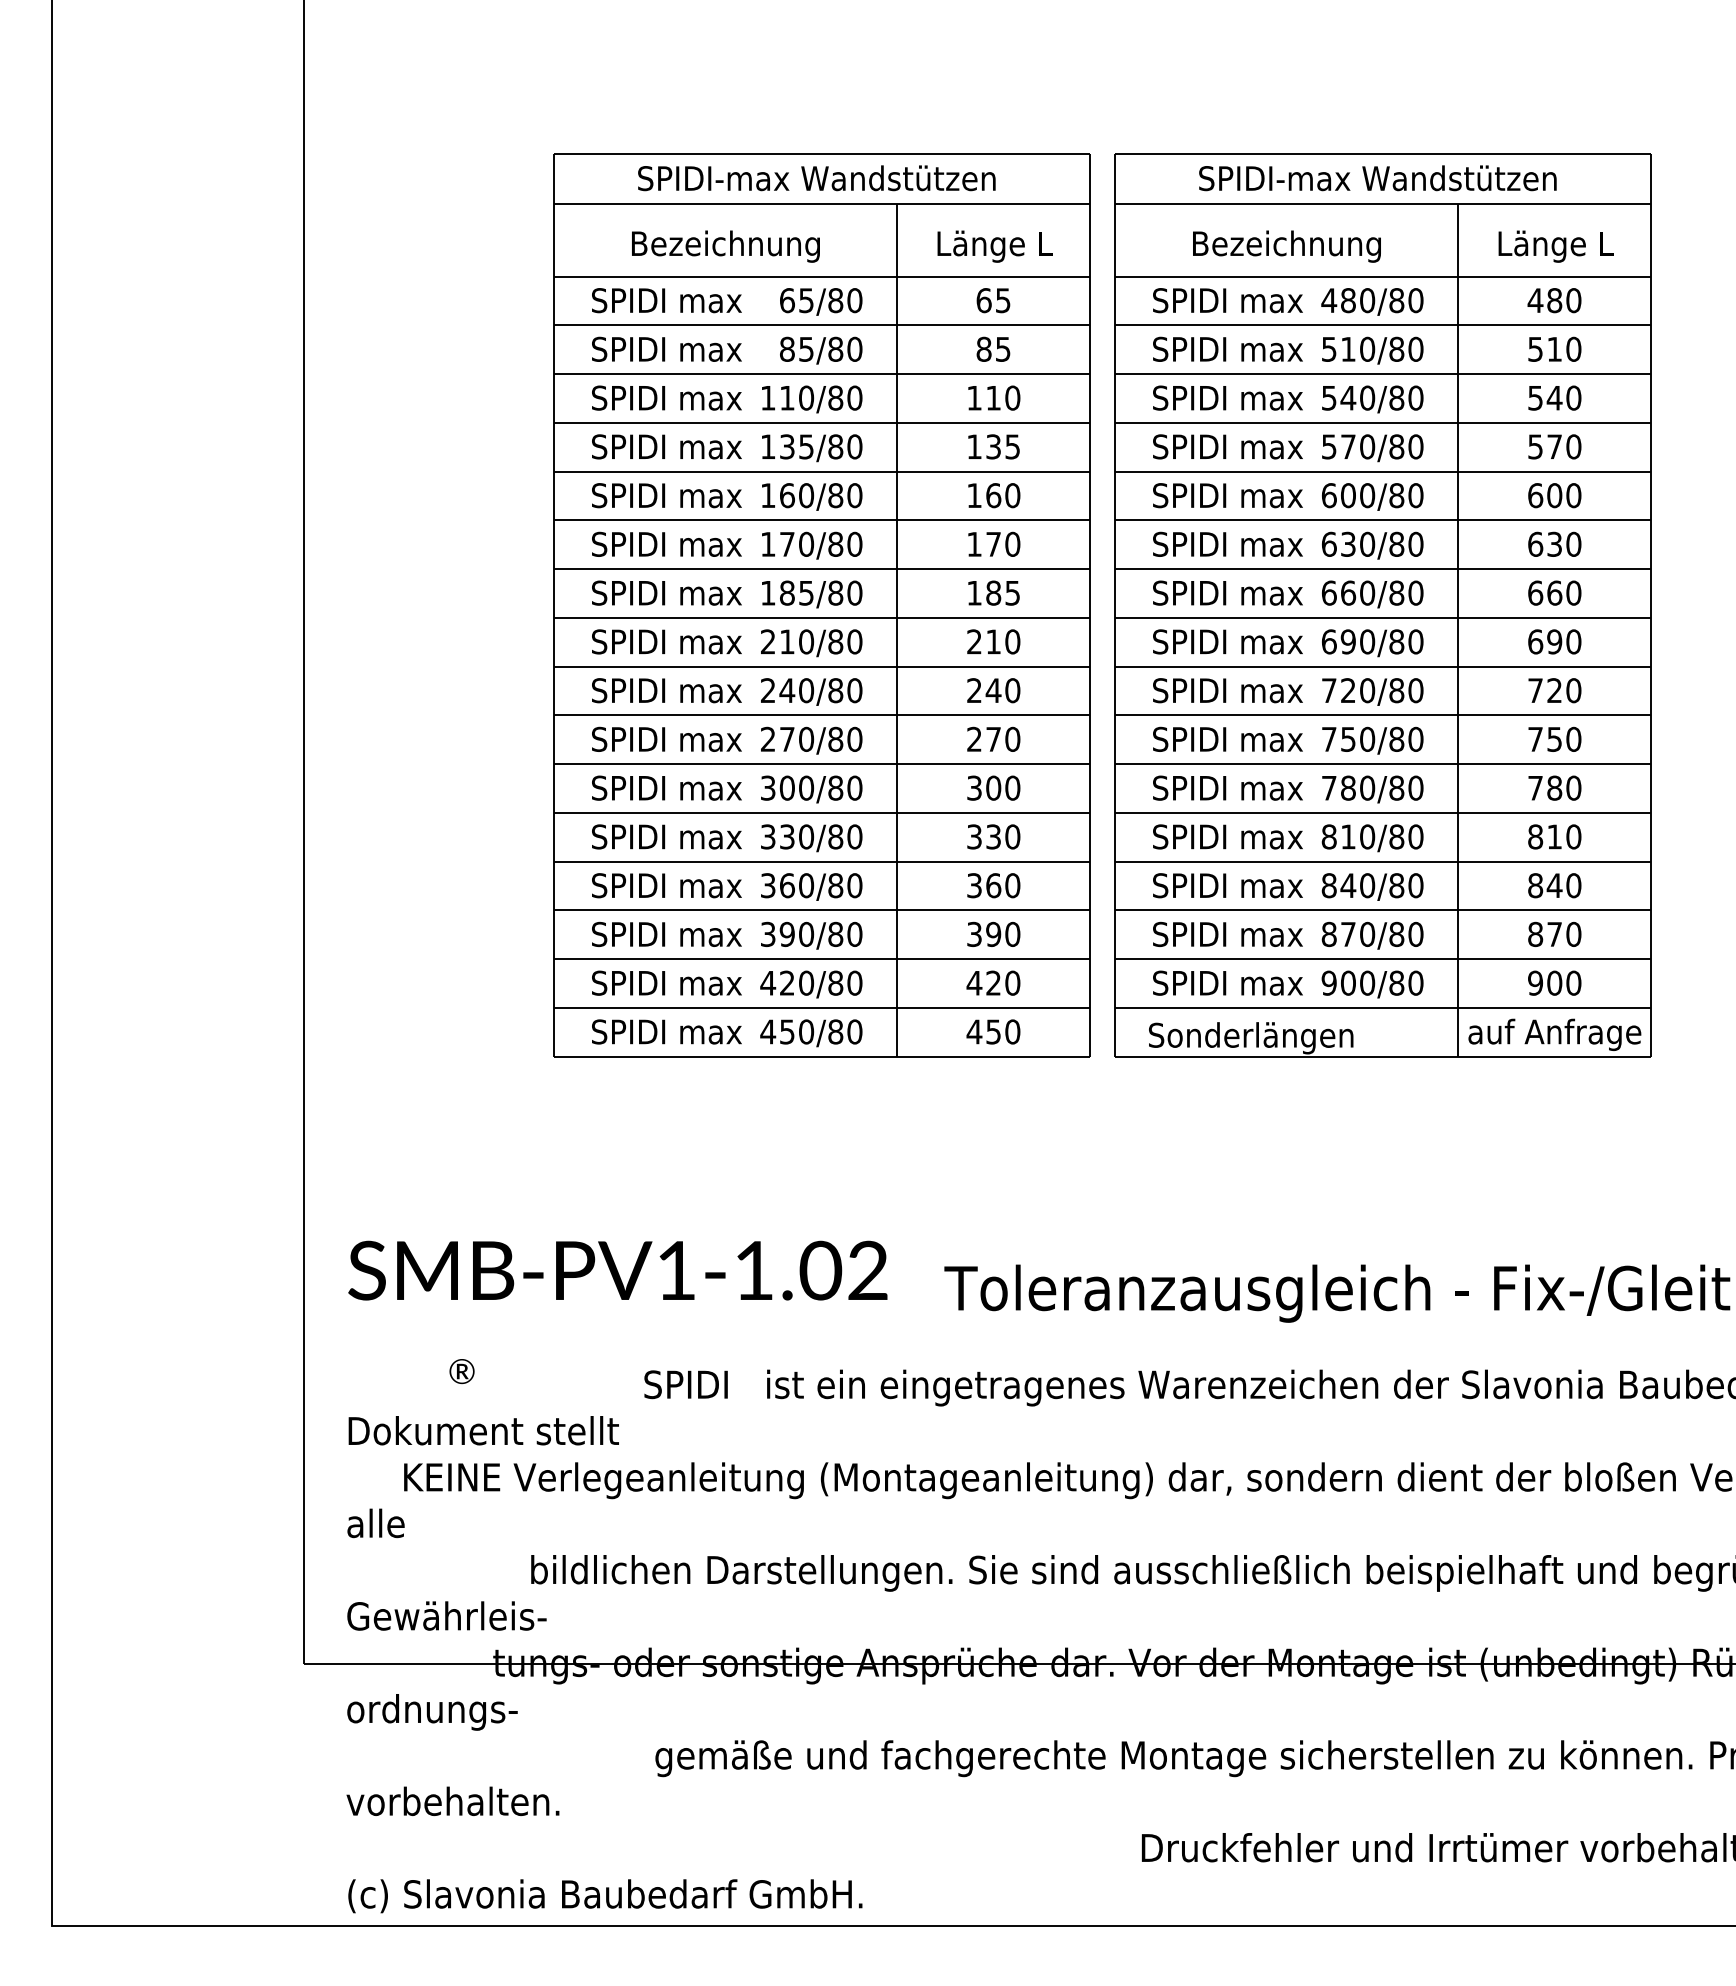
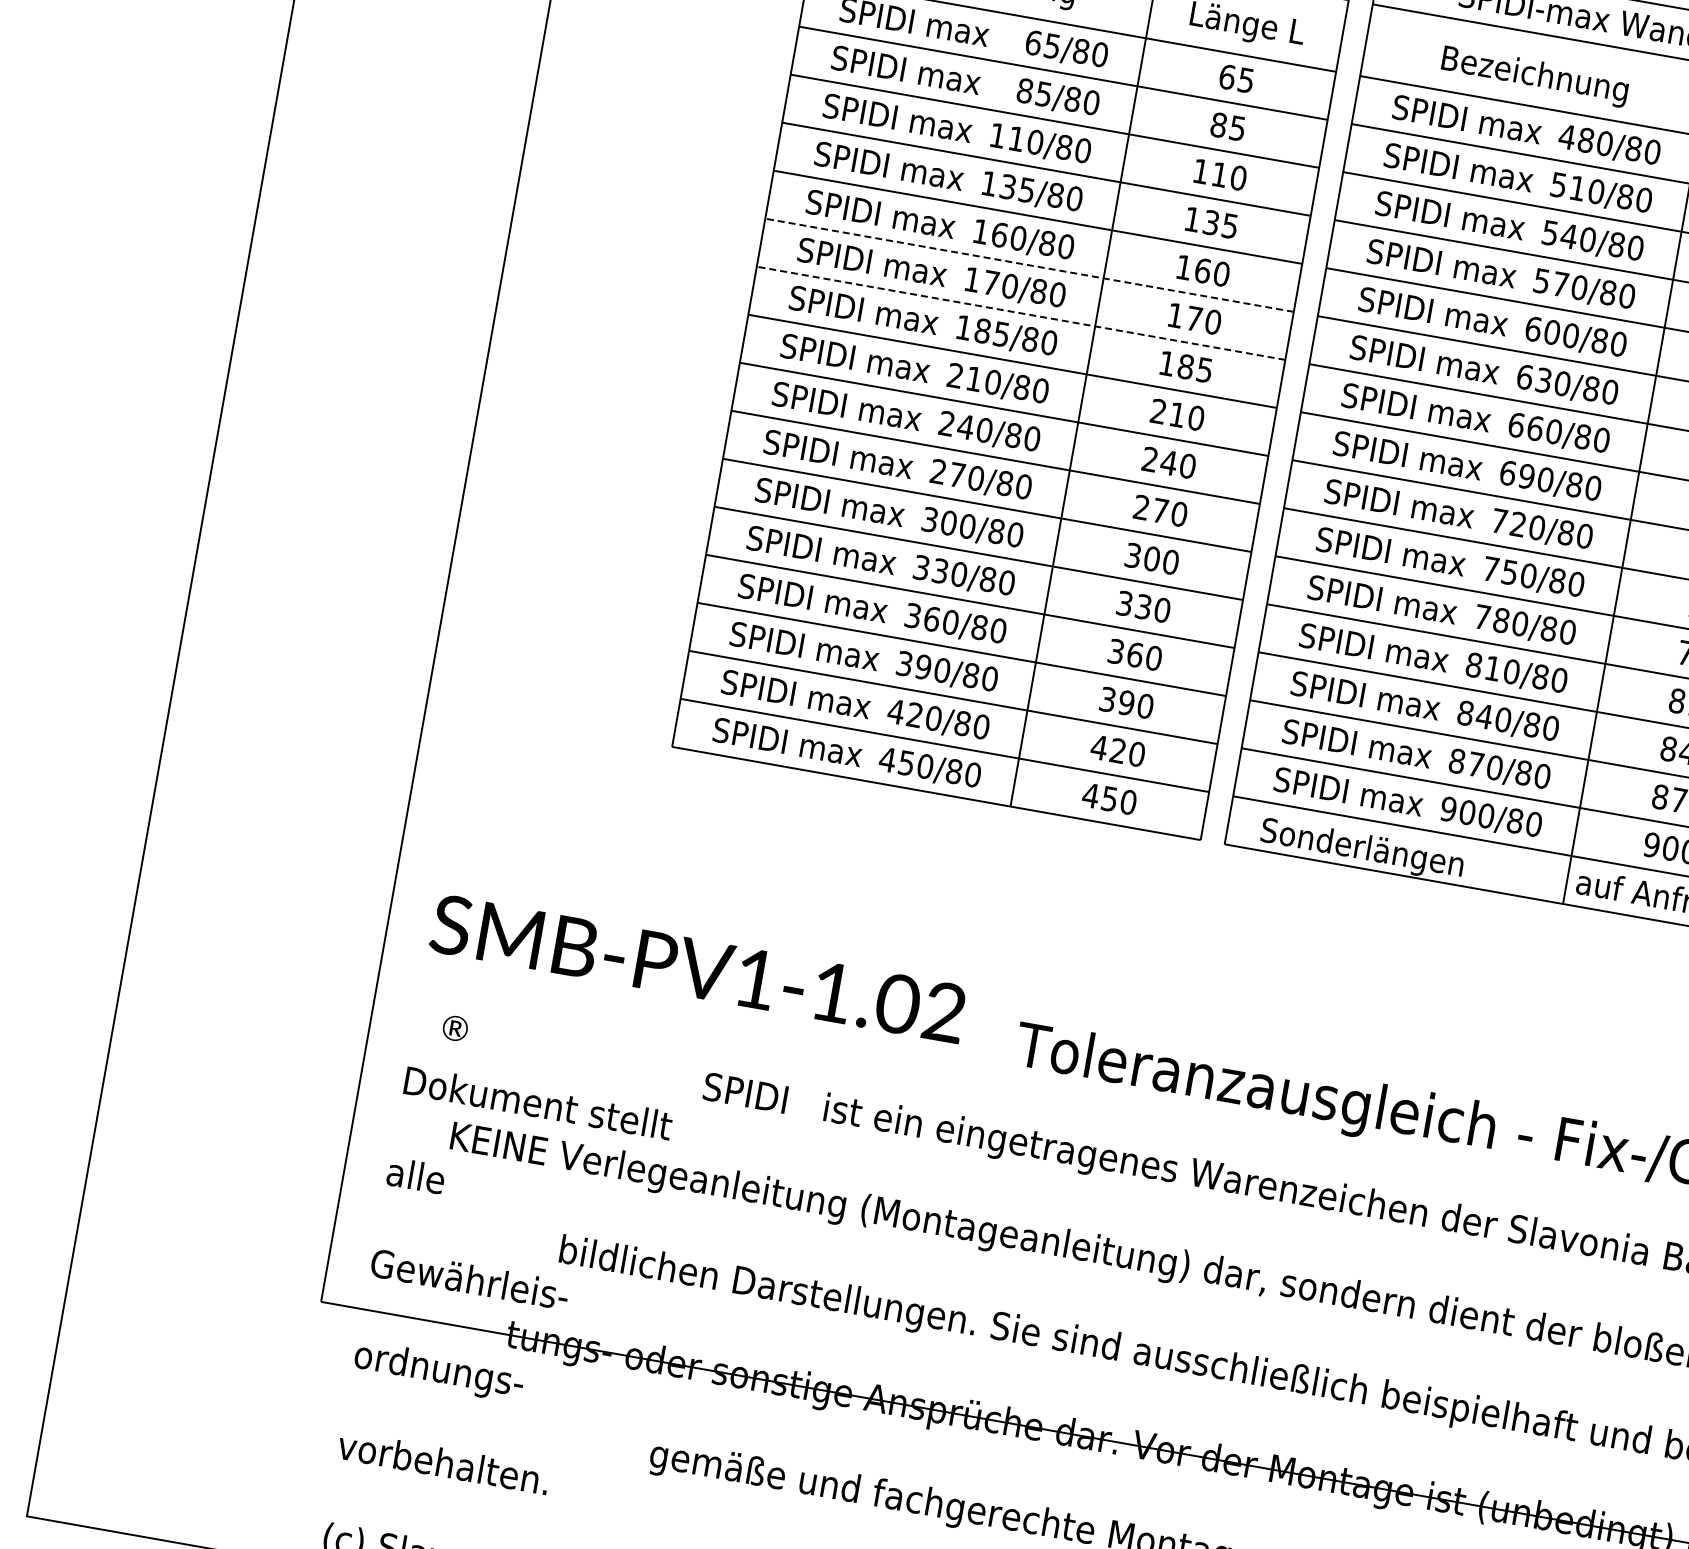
line: (821, 520) -> (1029, 265), solid -> dashed
line: (821, 569) -> (1020, 313), solid -> dashed
text: (461, 1371) -> (454, 1028), moved

